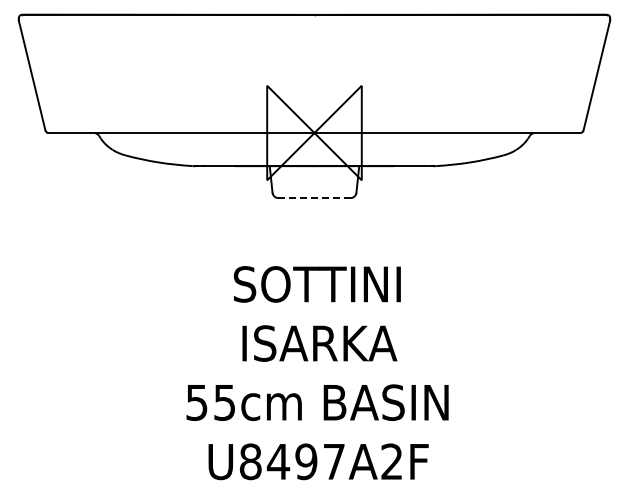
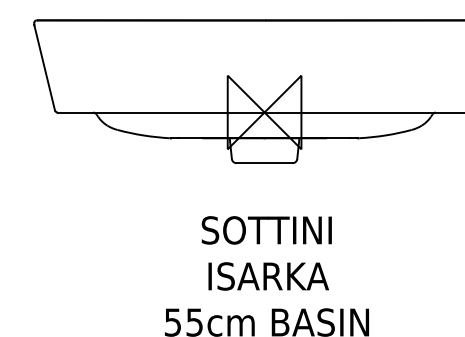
line: (314, 198) -> (264, 163), dashed -> solid

